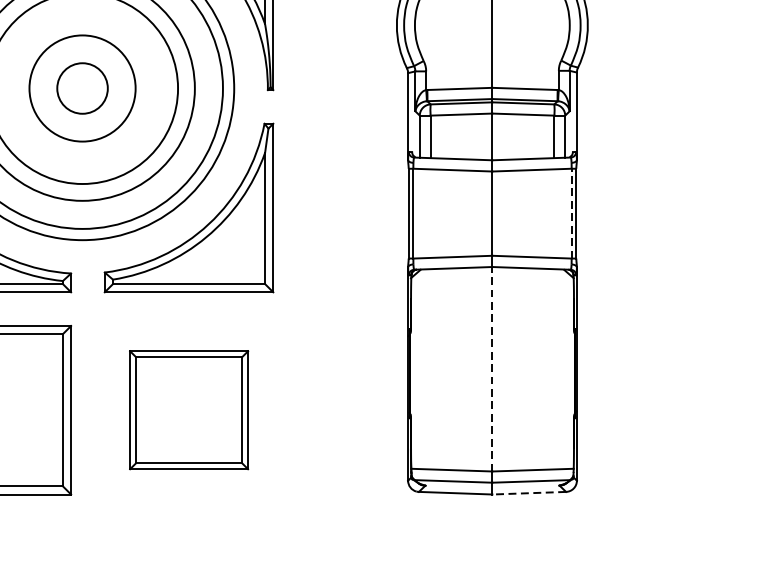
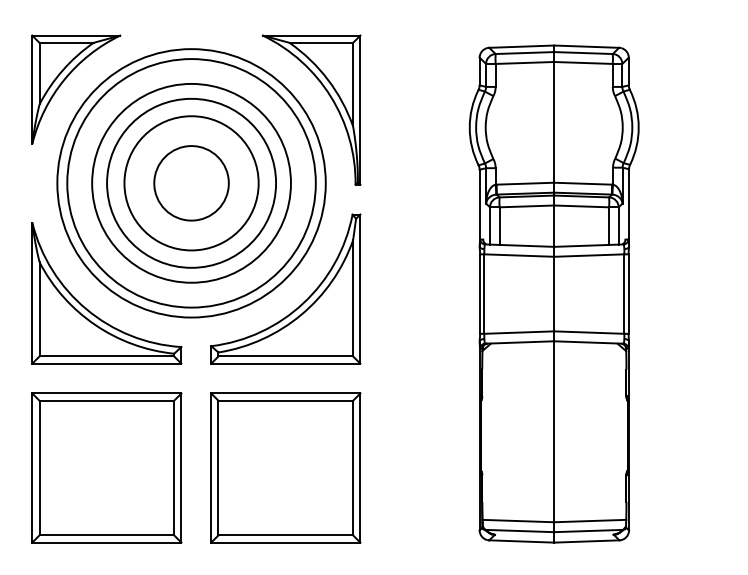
circle: (82, 88) -> (191, 183), size x1.43
circle: (82, 88) -> (191, 183), size x1.67
line: (571, 214) -> (624, 294), dashed -> solid
line: (492, 368) -> (554, 431), dashed -> solid
part: (188, 409) -> (285, 467), size x1.43
line: (528, 493) -> (586, 541), dashed -> solid

